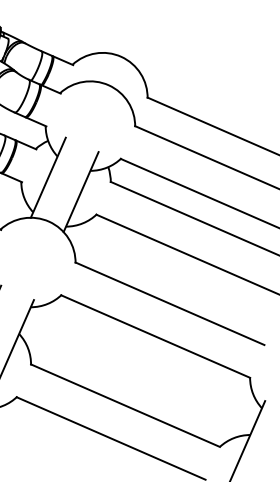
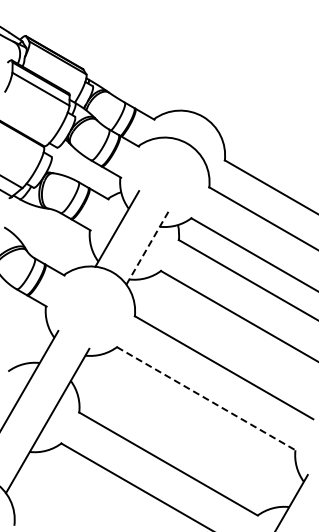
line: (81, 191) -> (148, 246), solid -> dashed
line: (155, 336) -> (206, 398), solid -> dashed

